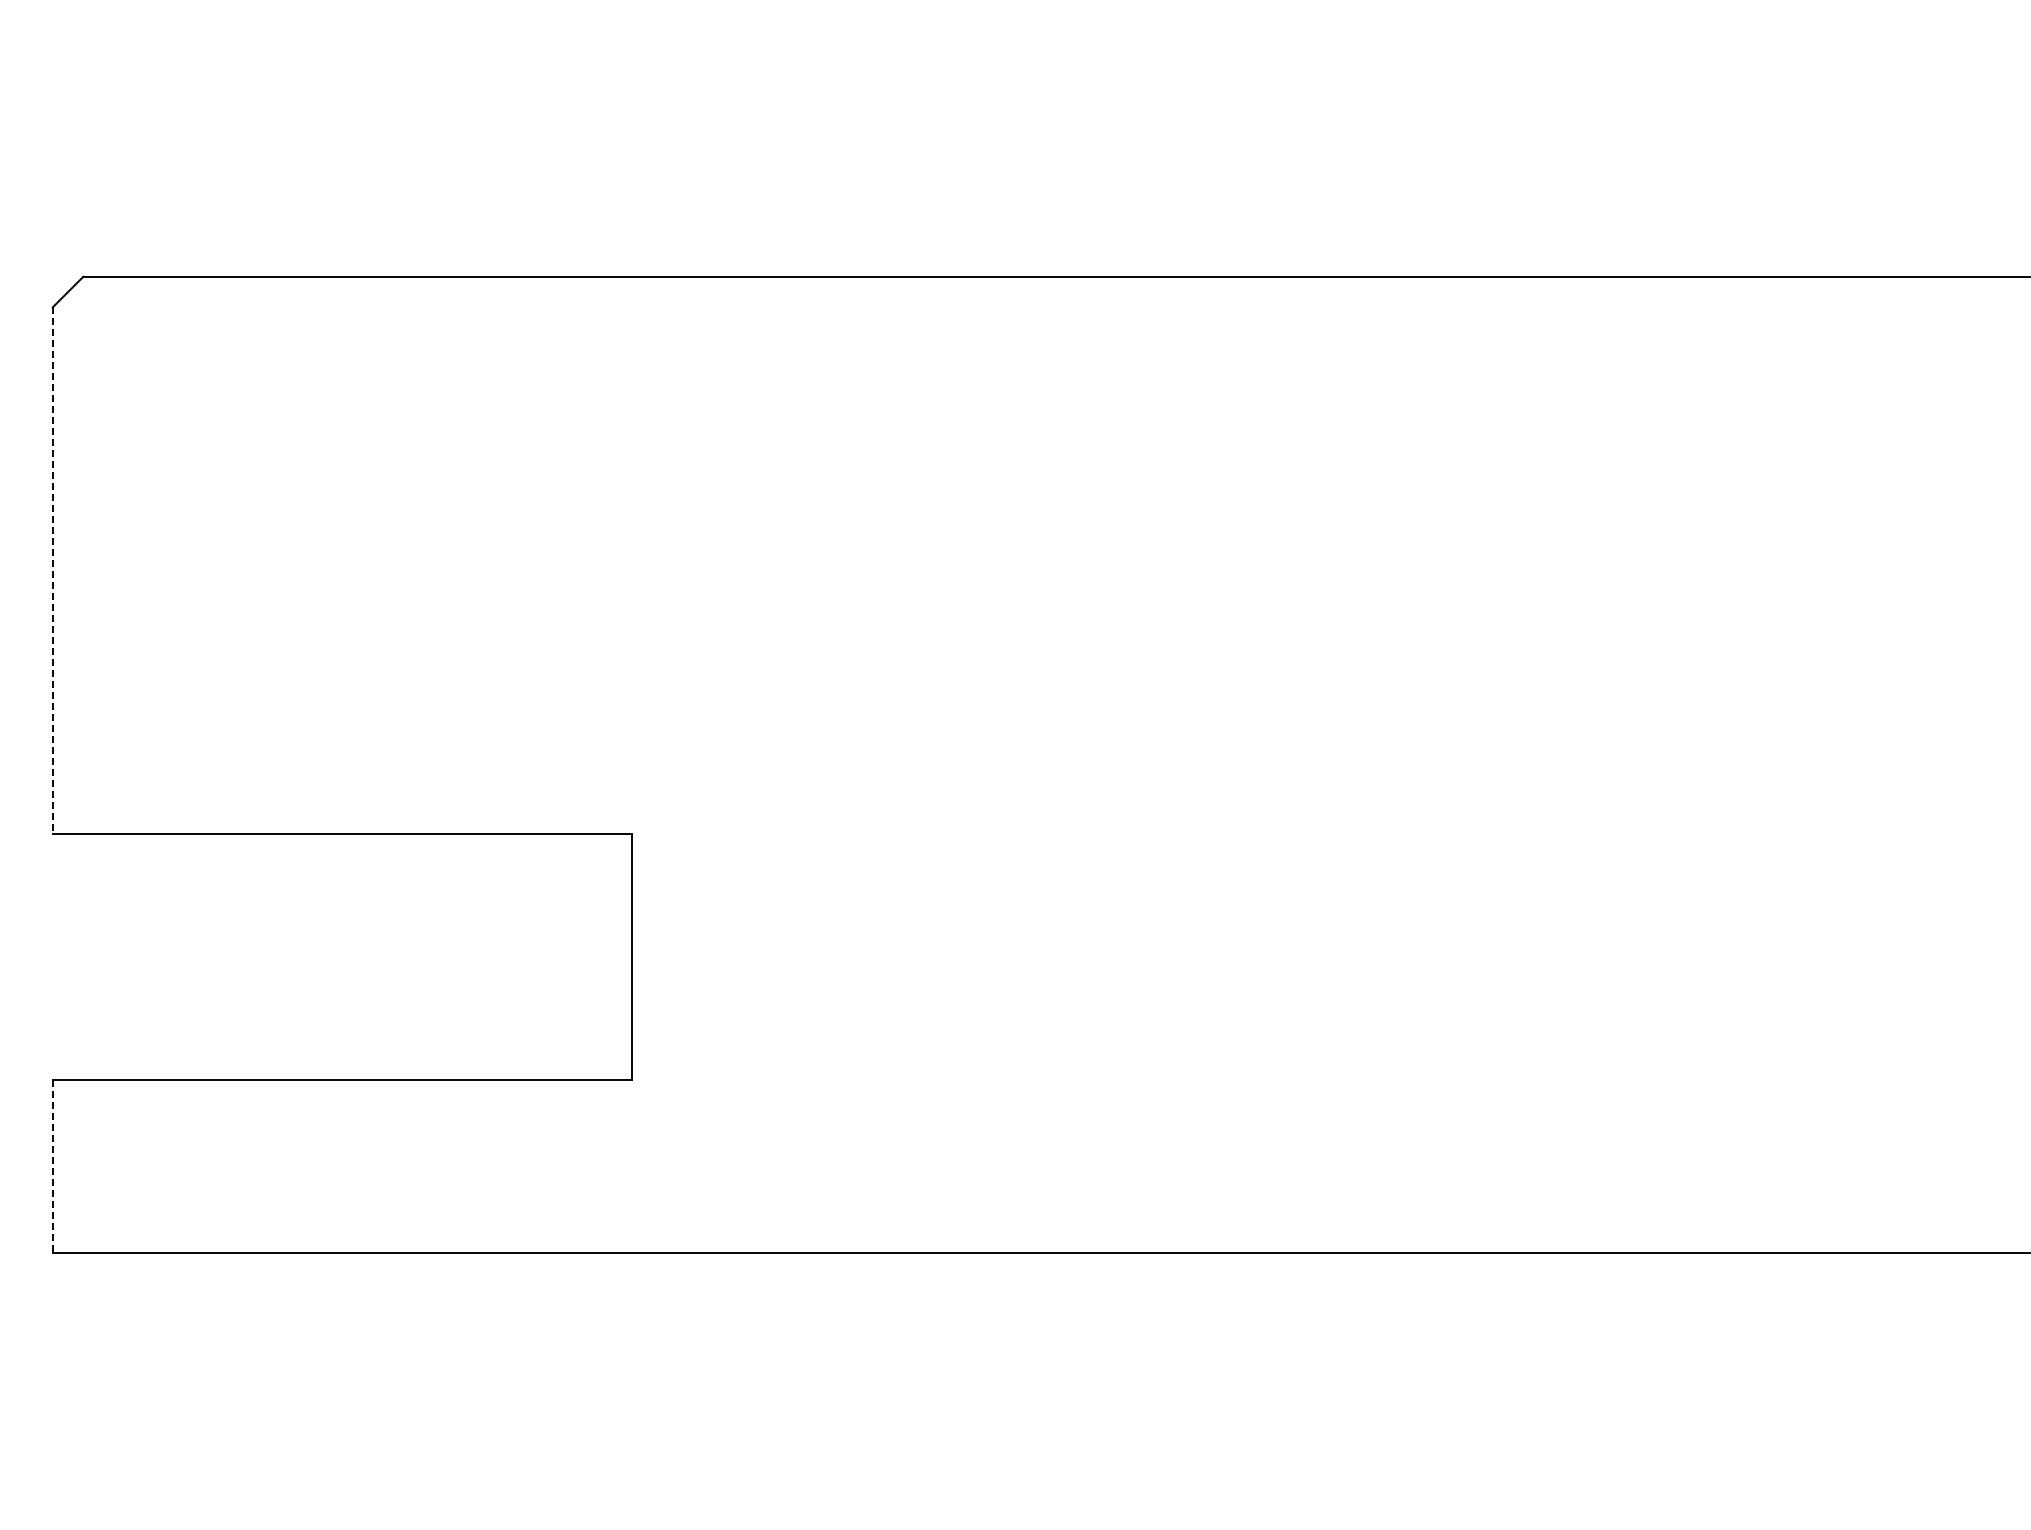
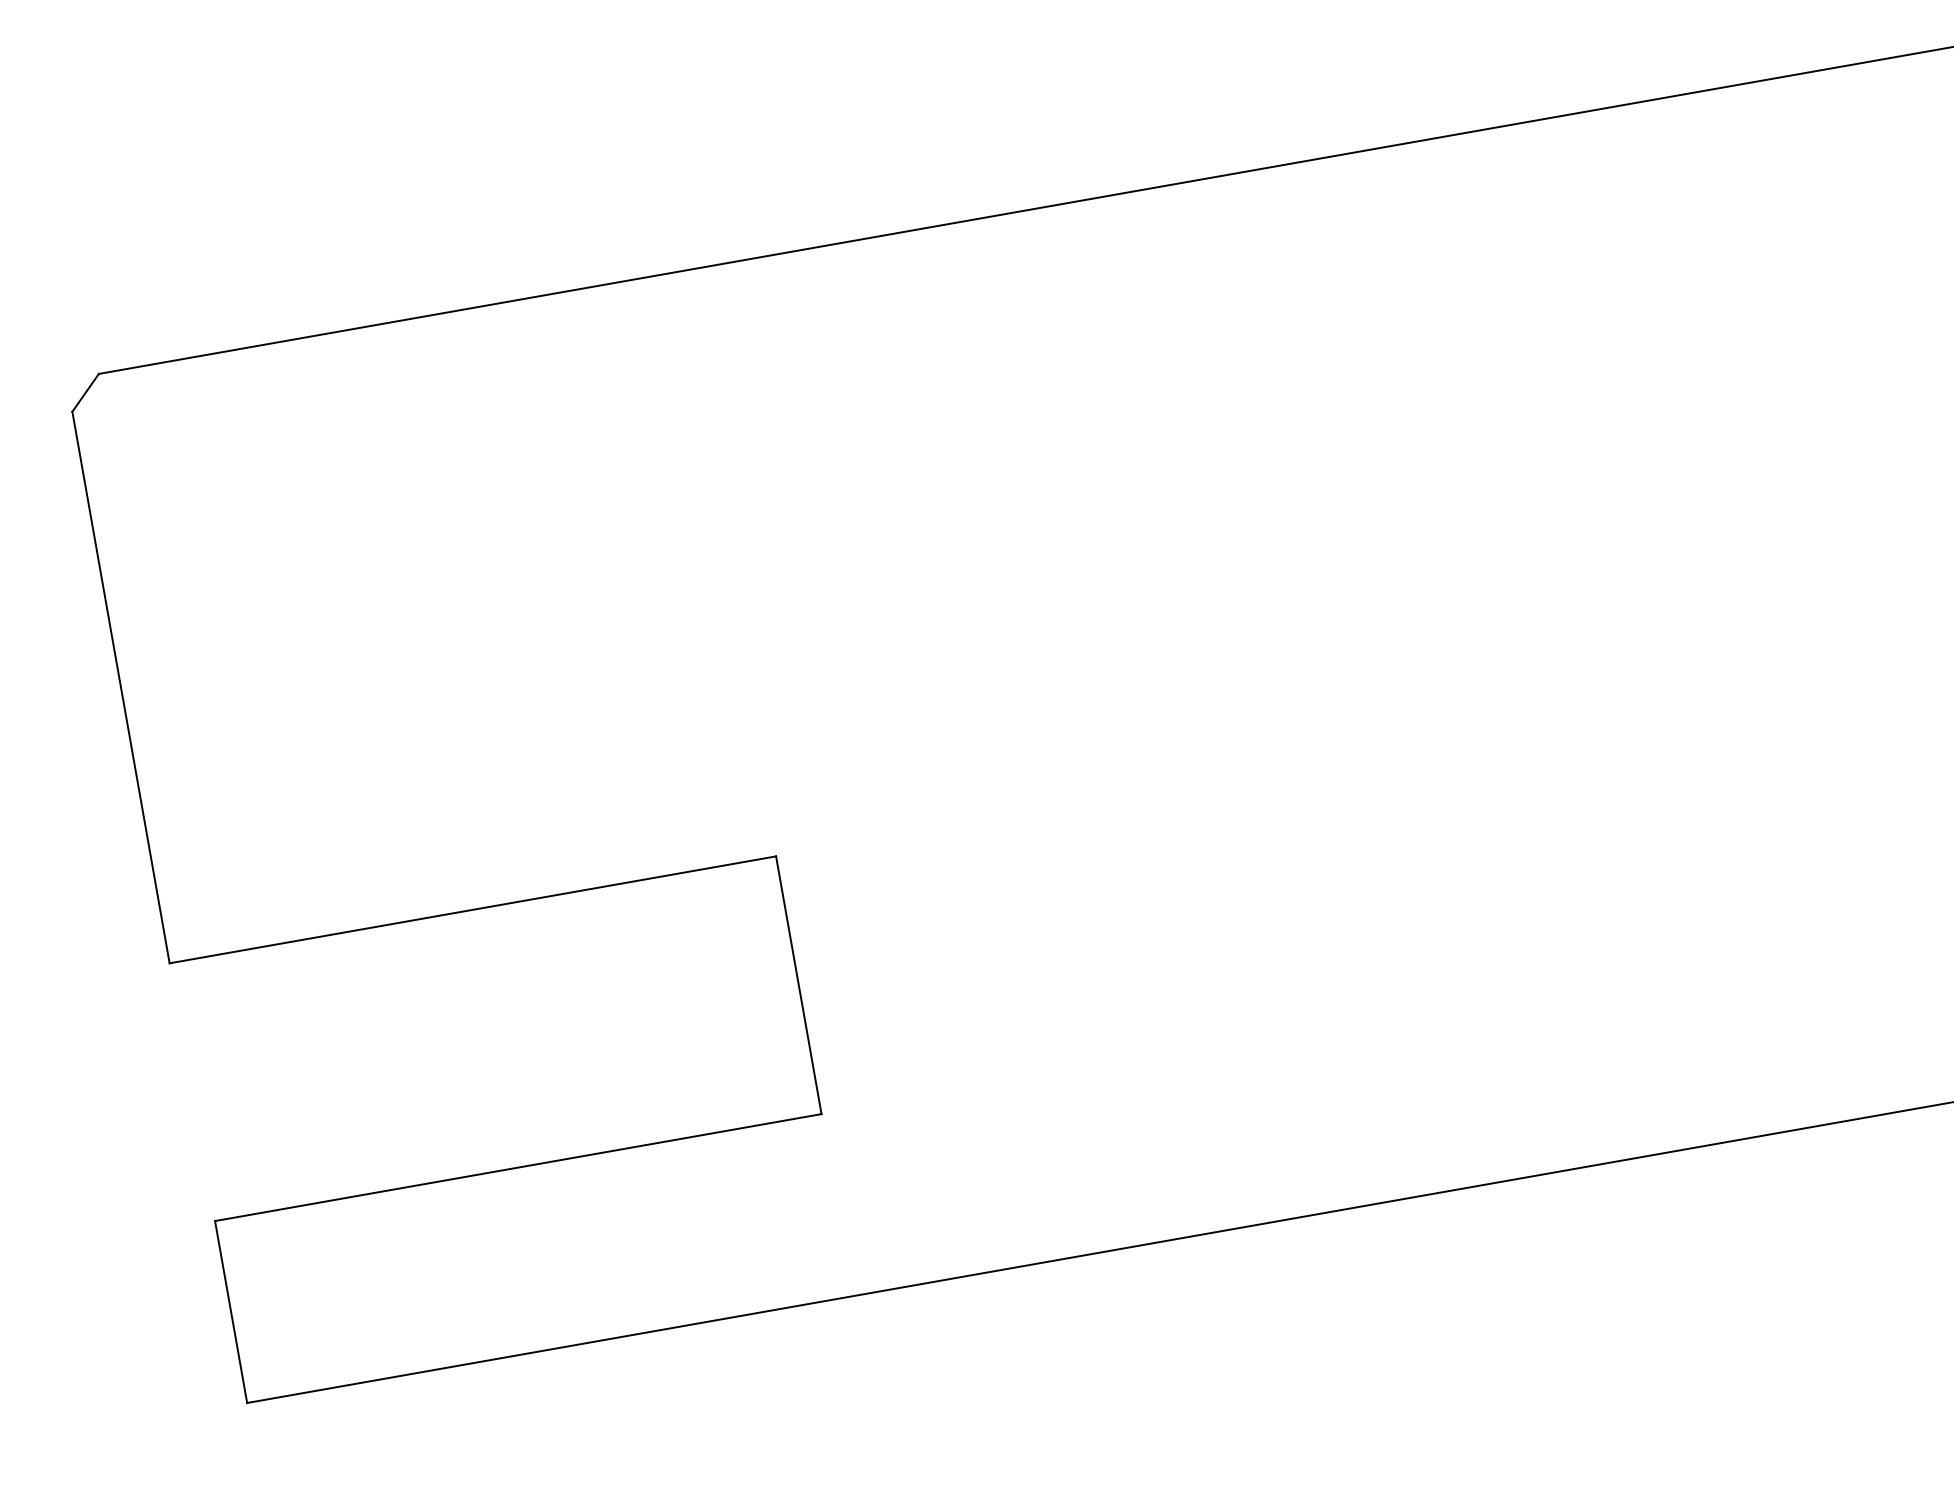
line: (52, 571) -> (120, 688), dashed -> solid
line: (52, 1166) -> (230, 1312), dashed -> solid

